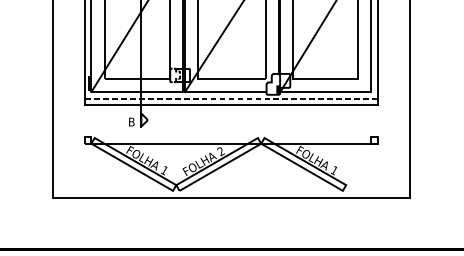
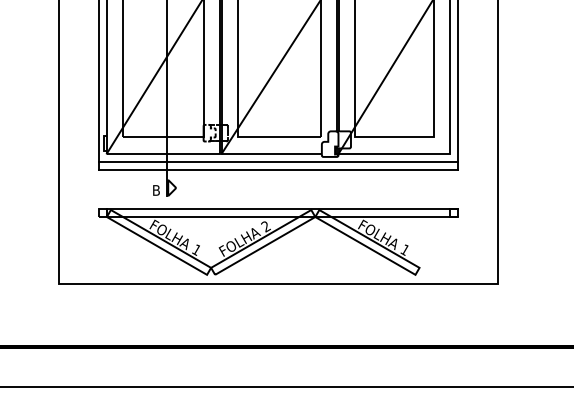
line: (231, 98) -> (278, 161), dashed -> solid
line: (234, 136) -> (282, 208), added

